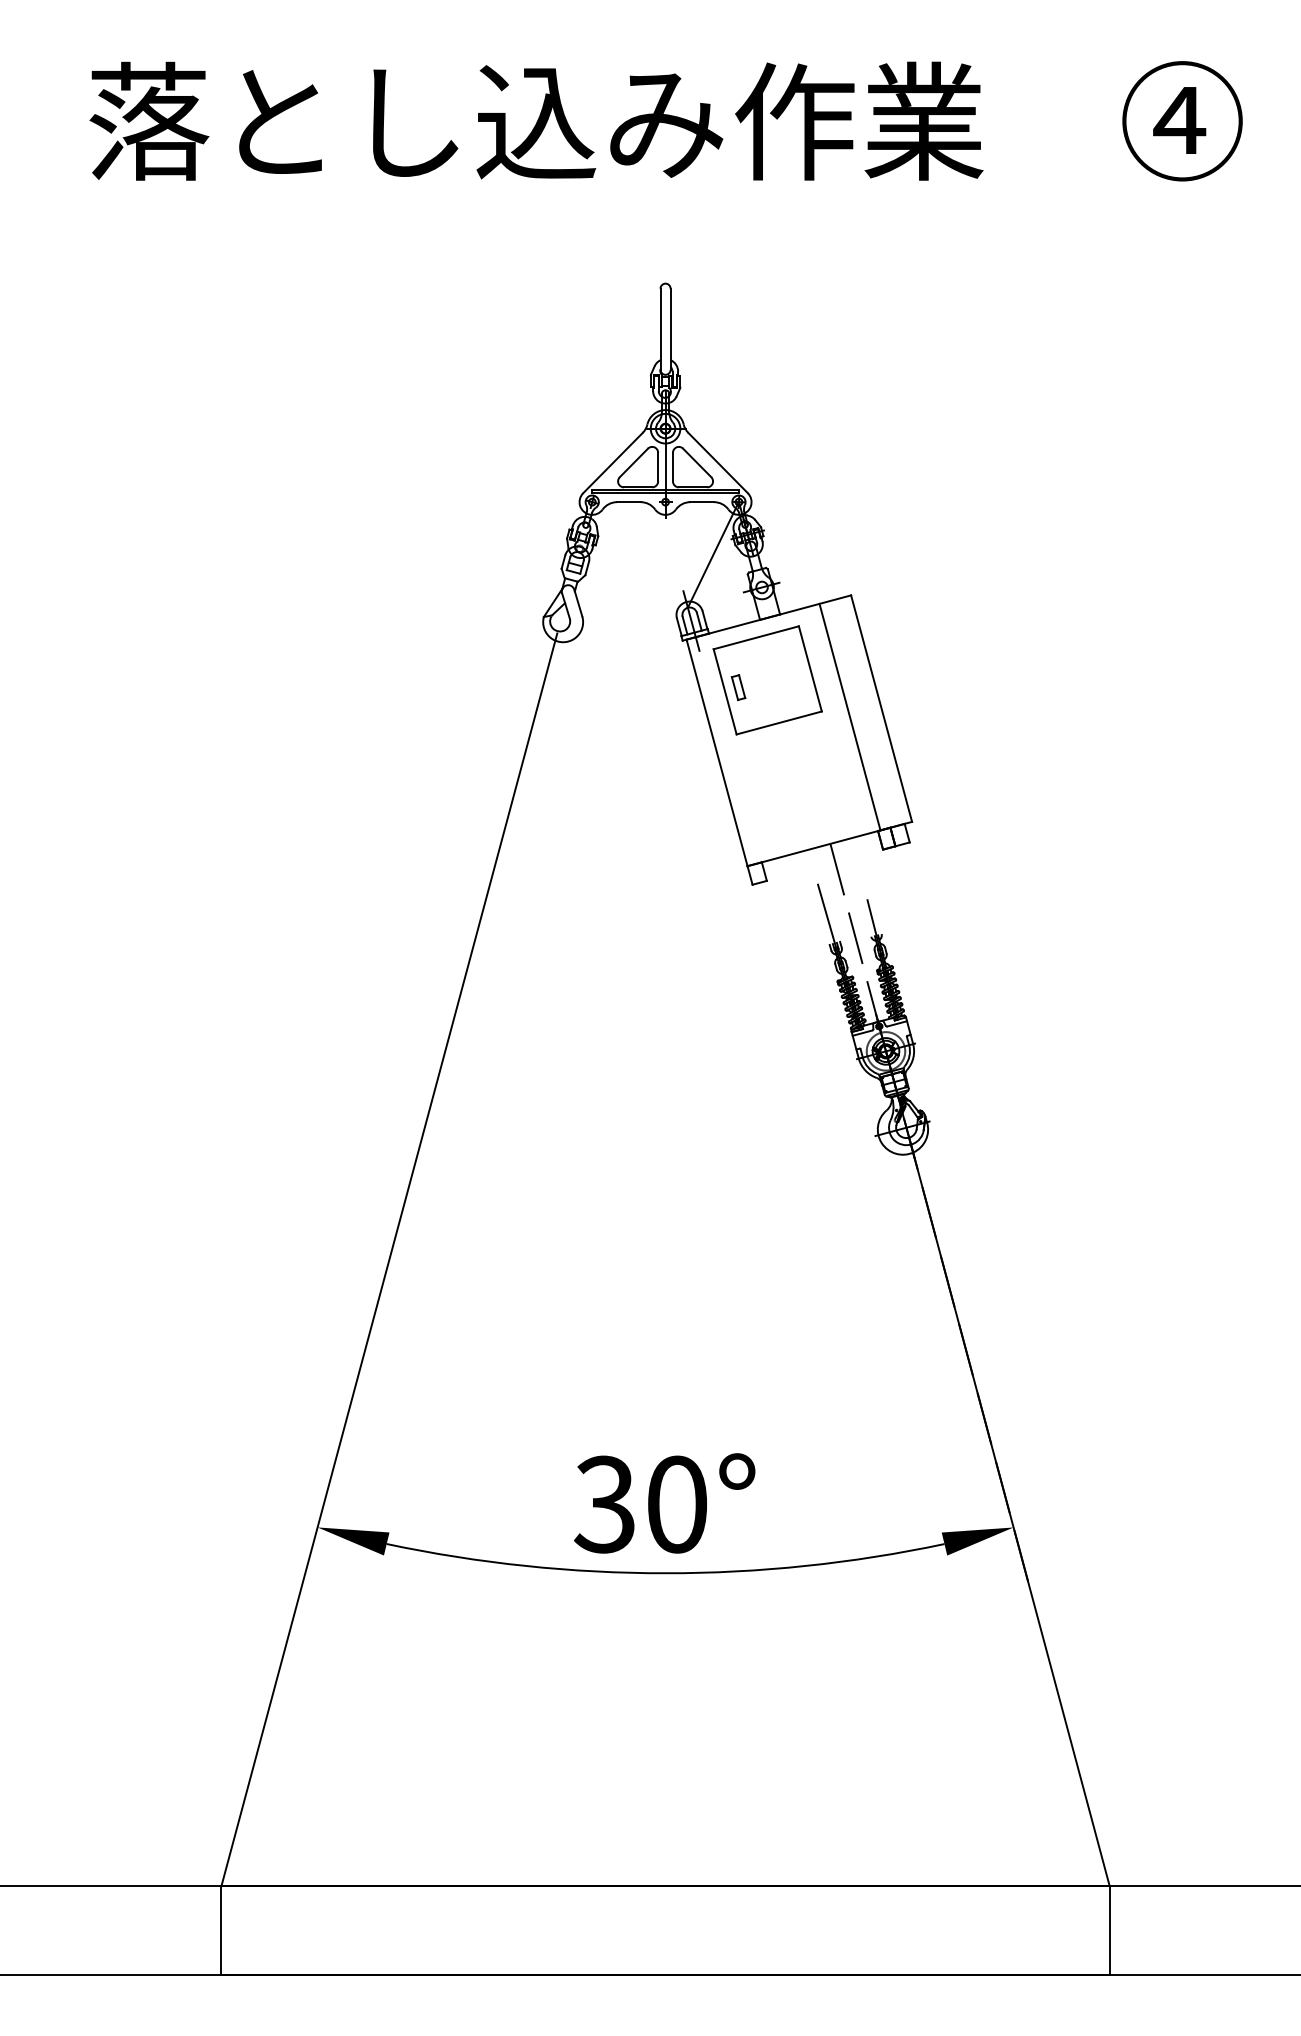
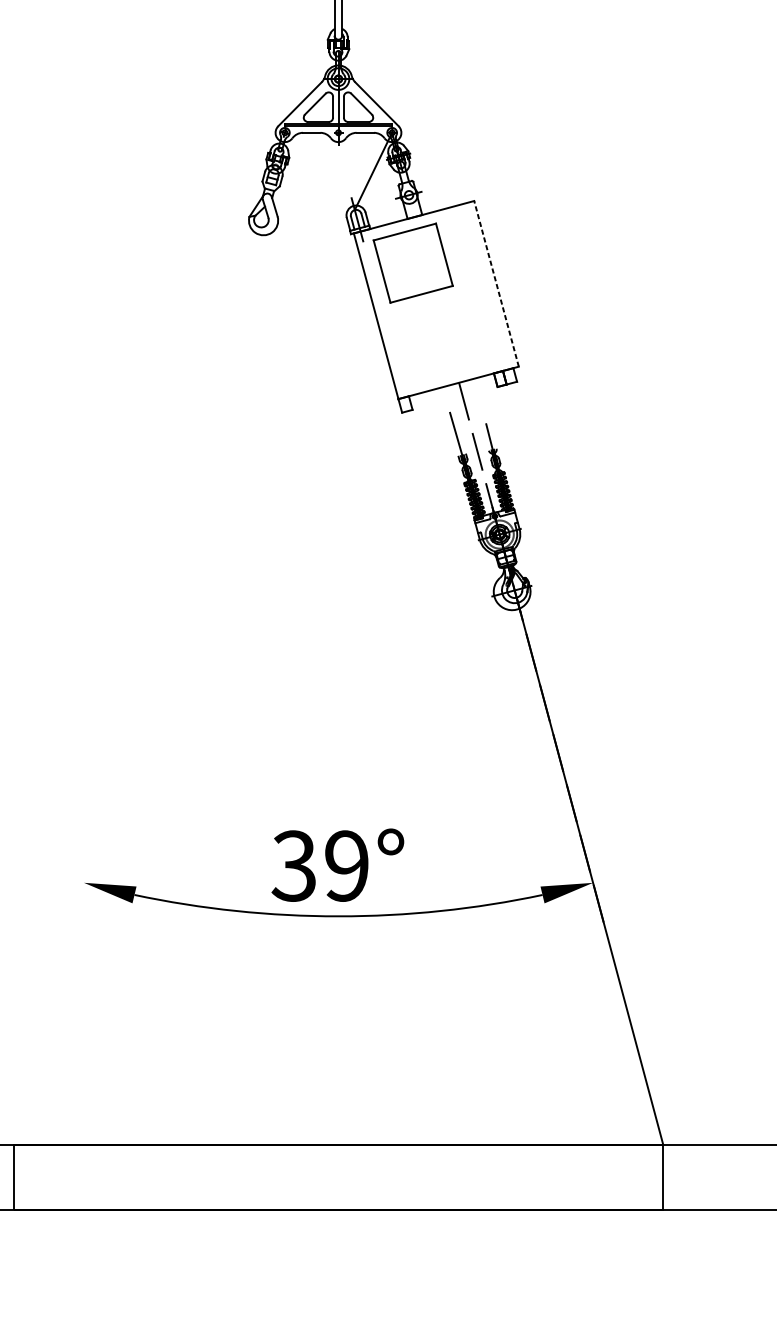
part: (738, 687) -> (391, 268), removed
line: (881, 708) -> (496, 283), solid -> dashed
line: (849, 716) -> (473, 289), removed
line: (389, 1259) -> (136, 686), removed
text: (677, 1504) -> (347, 866), 30° -> 39°

